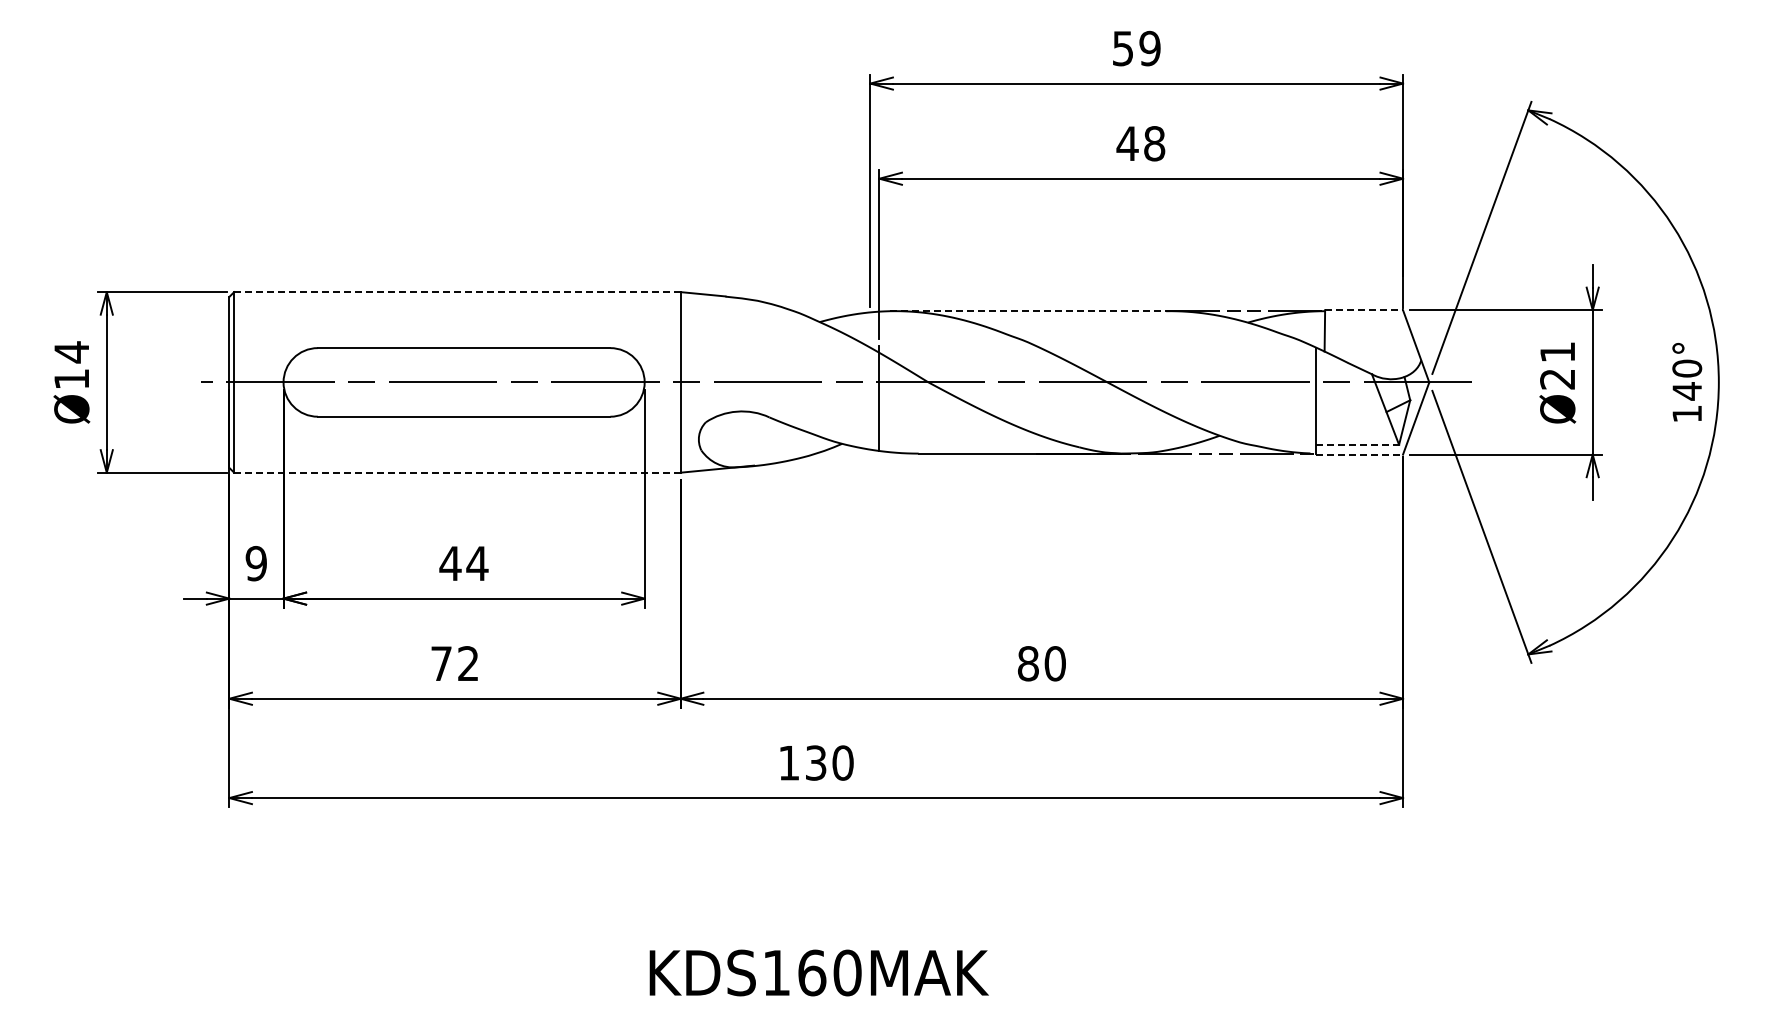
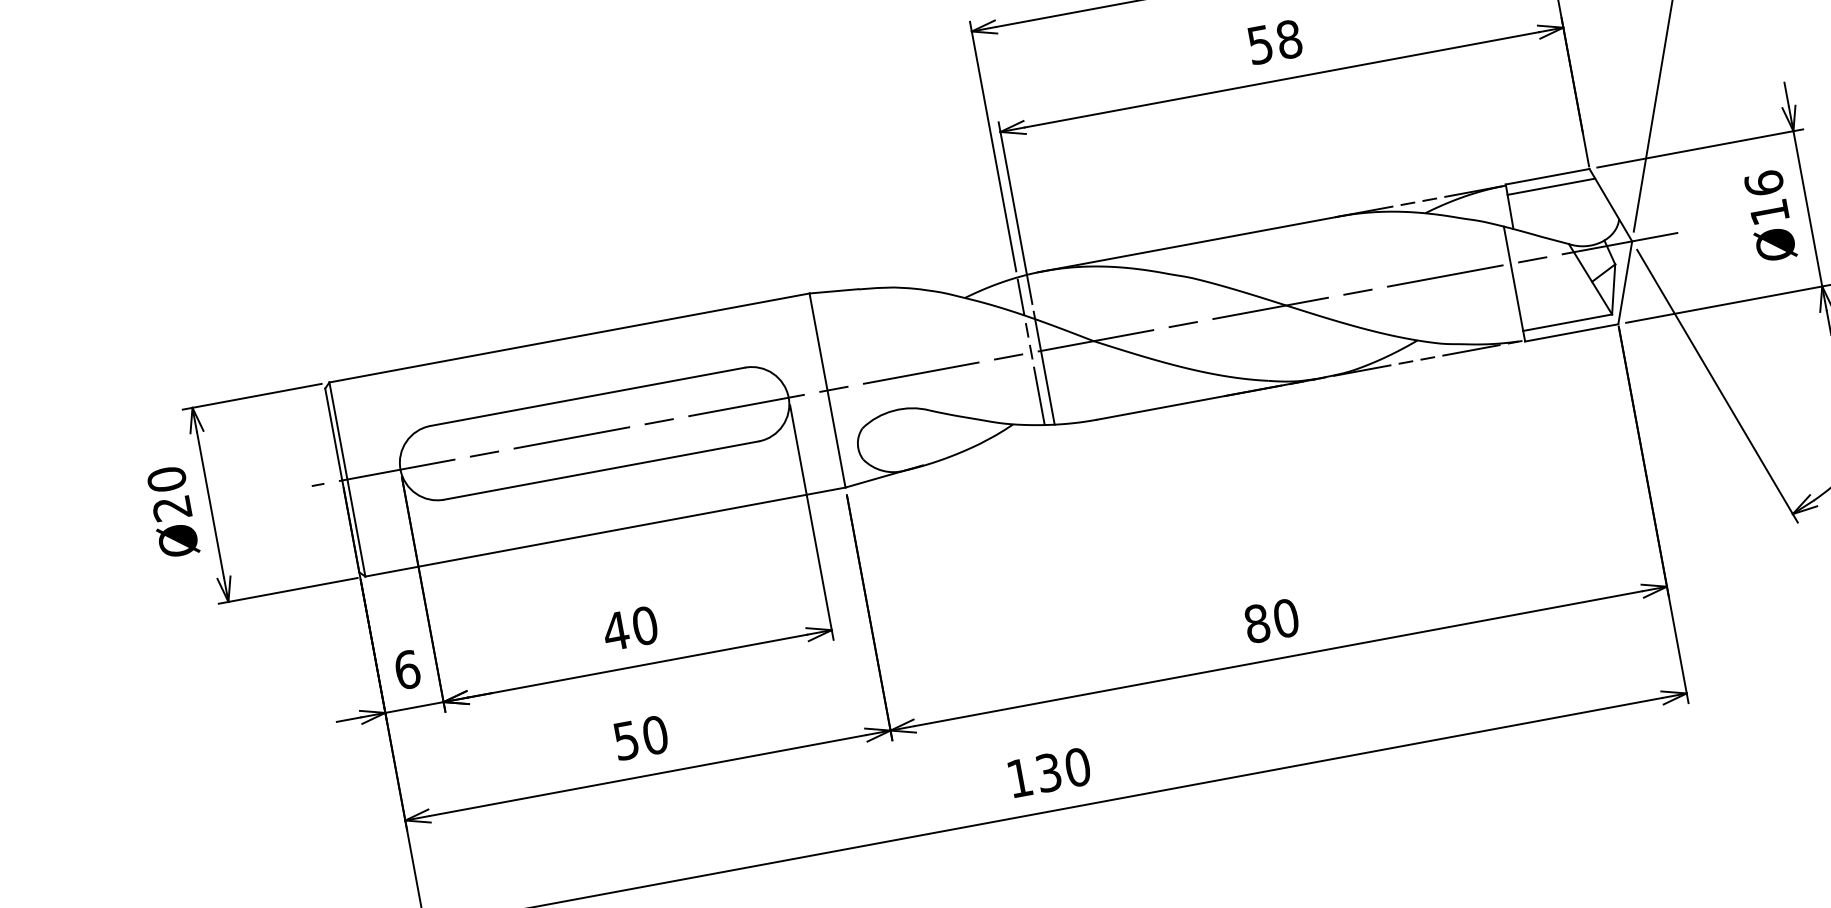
text: (1127, 143) -> (1260, 44), 48 -> 58
line: (456, 292) -> (568, 338), dashed -> solid
line: (1364, 310) -> (1548, 177), dashed -> solid
line: (1028, 311) -> (1187, 245), dashed -> solid
line: (1365, 319) -> (1551, 186), added
text: (71, 365) -> (169, 493), Ø14 -> Ø20
text: (1557, 365) -> (1766, 197), Ø21 -> Ø16
line: (870, 381) -> (1031, 351), added
line: (1358, 444) -> (1568, 322), dashed -> solid
line: (1360, 454) -> (1572, 332), dashed -> solid
line: (457, 472) -> (605, 531), dashed -> solid
text: (256, 563) -> (407, 669), 9 -> 6
text: (477, 563) -> (645, 625), 44 -> 40
text: (455, 663) -> (641, 737), 72 -> 50

